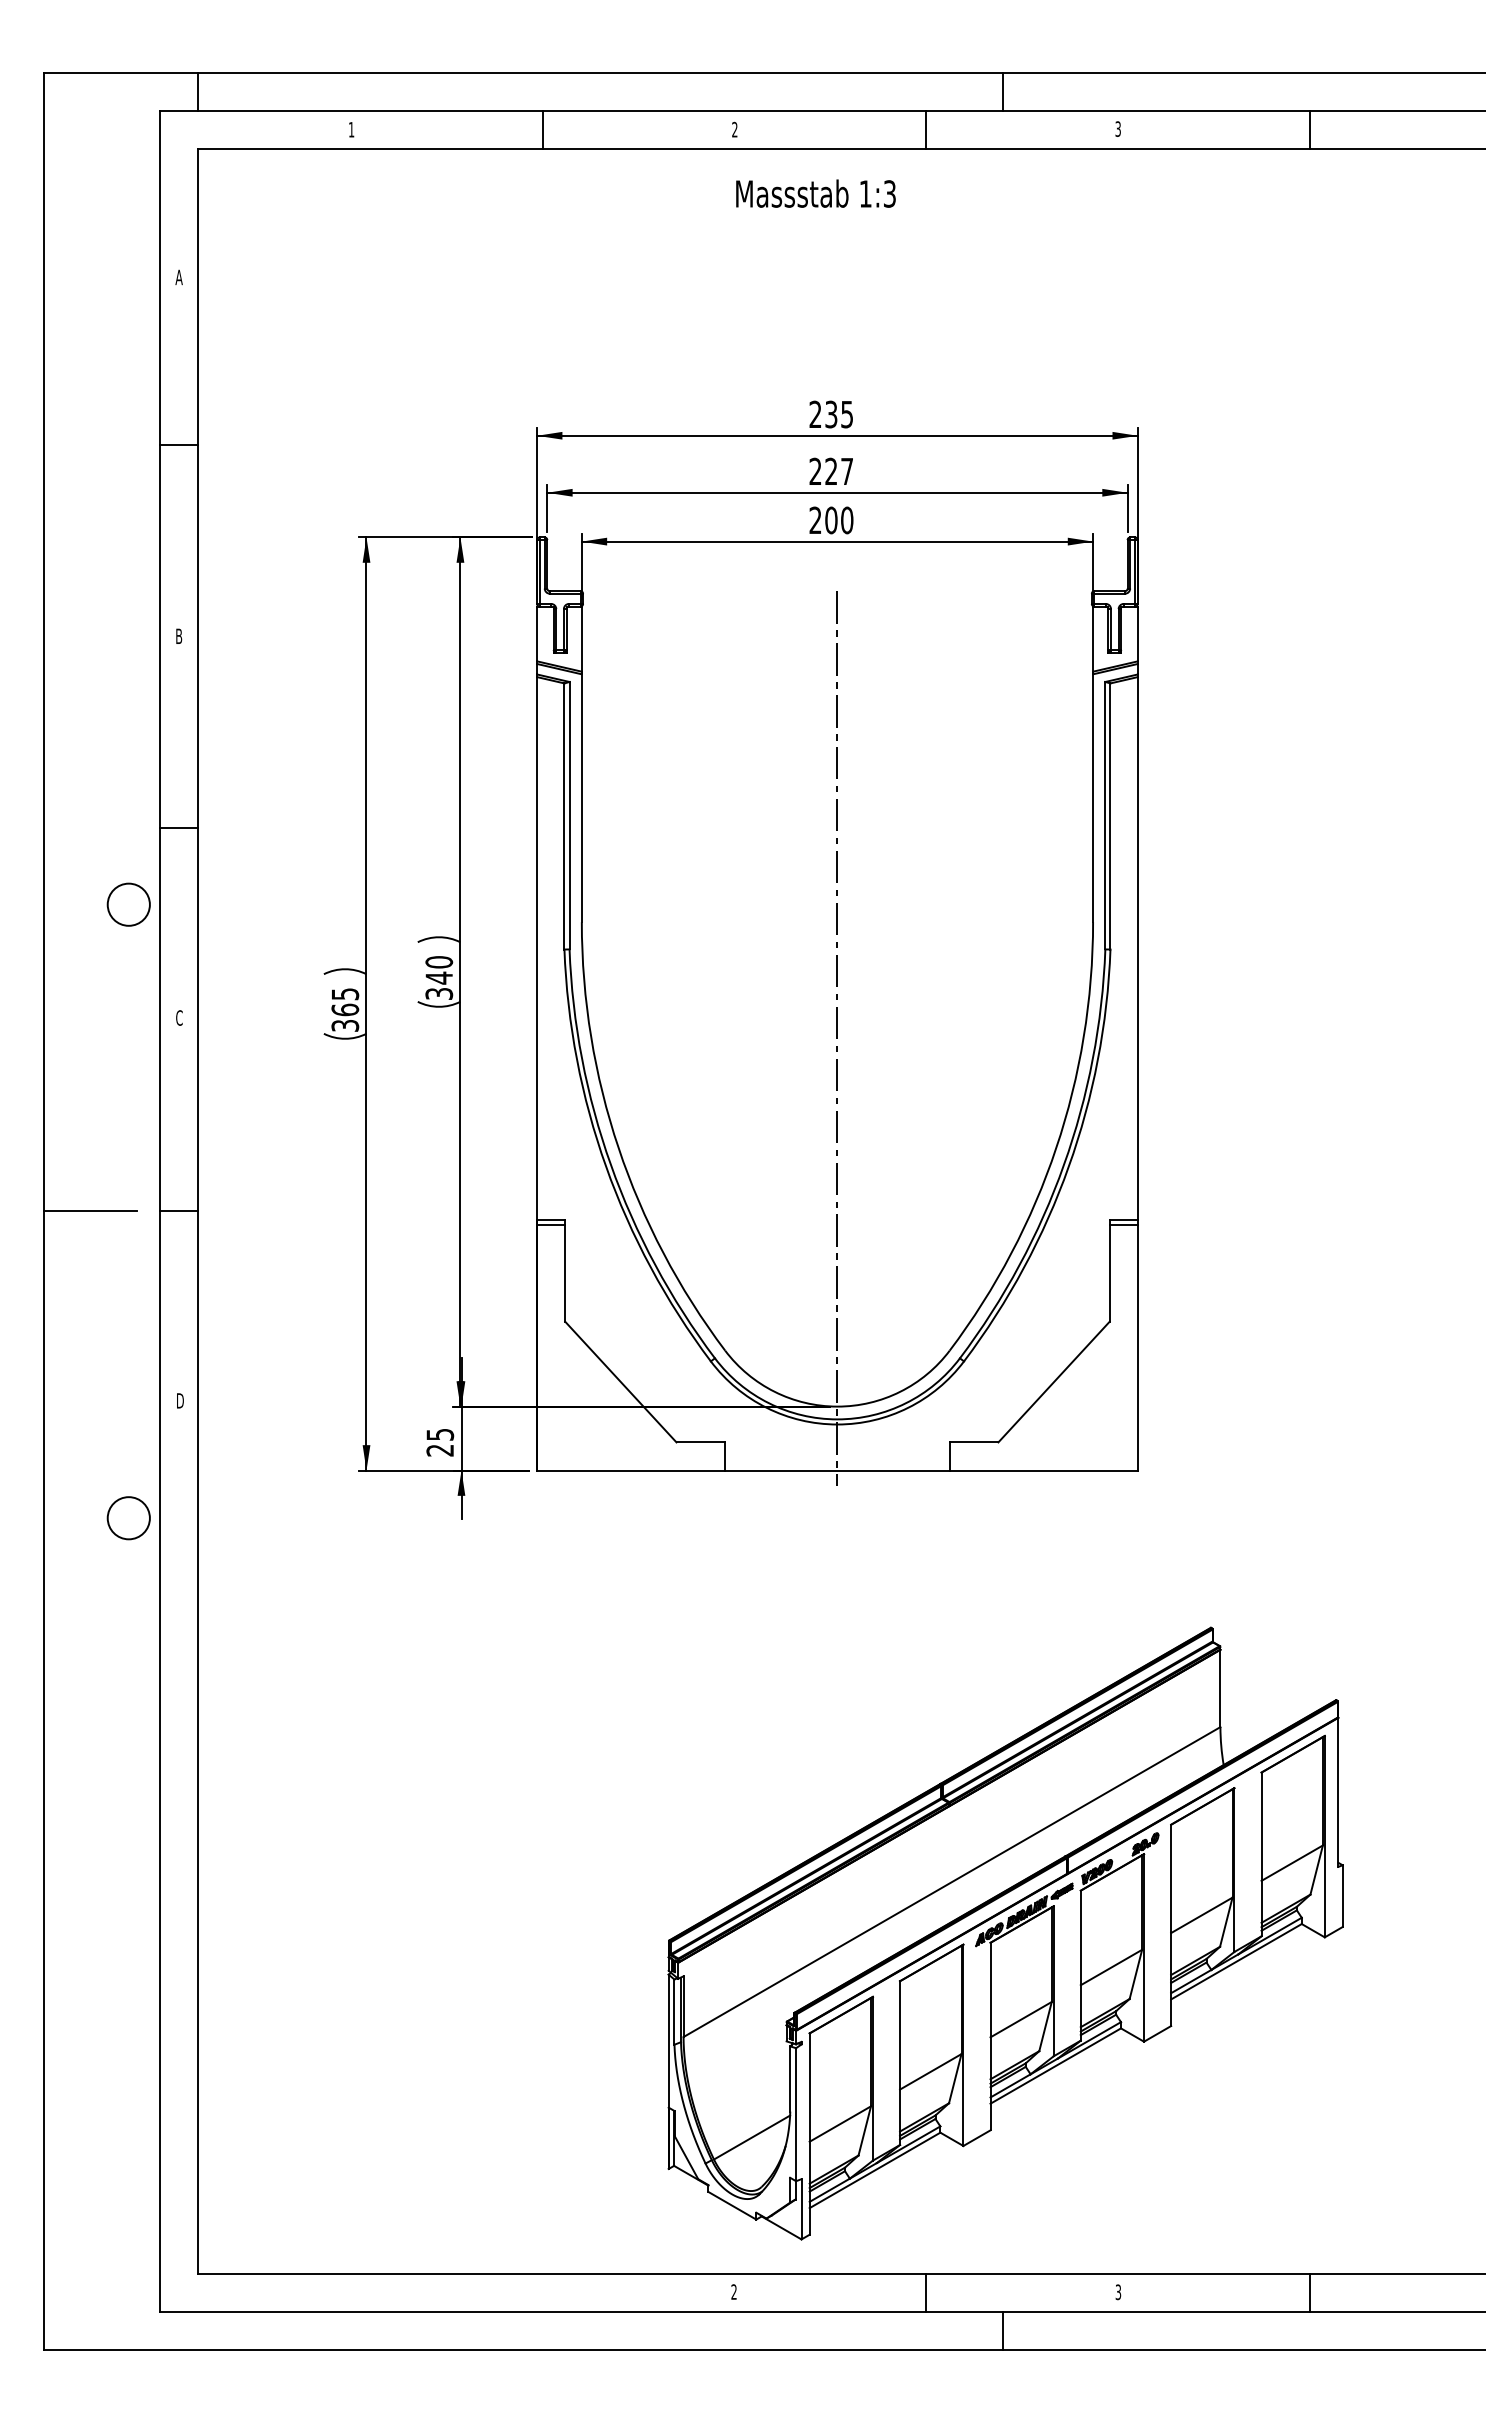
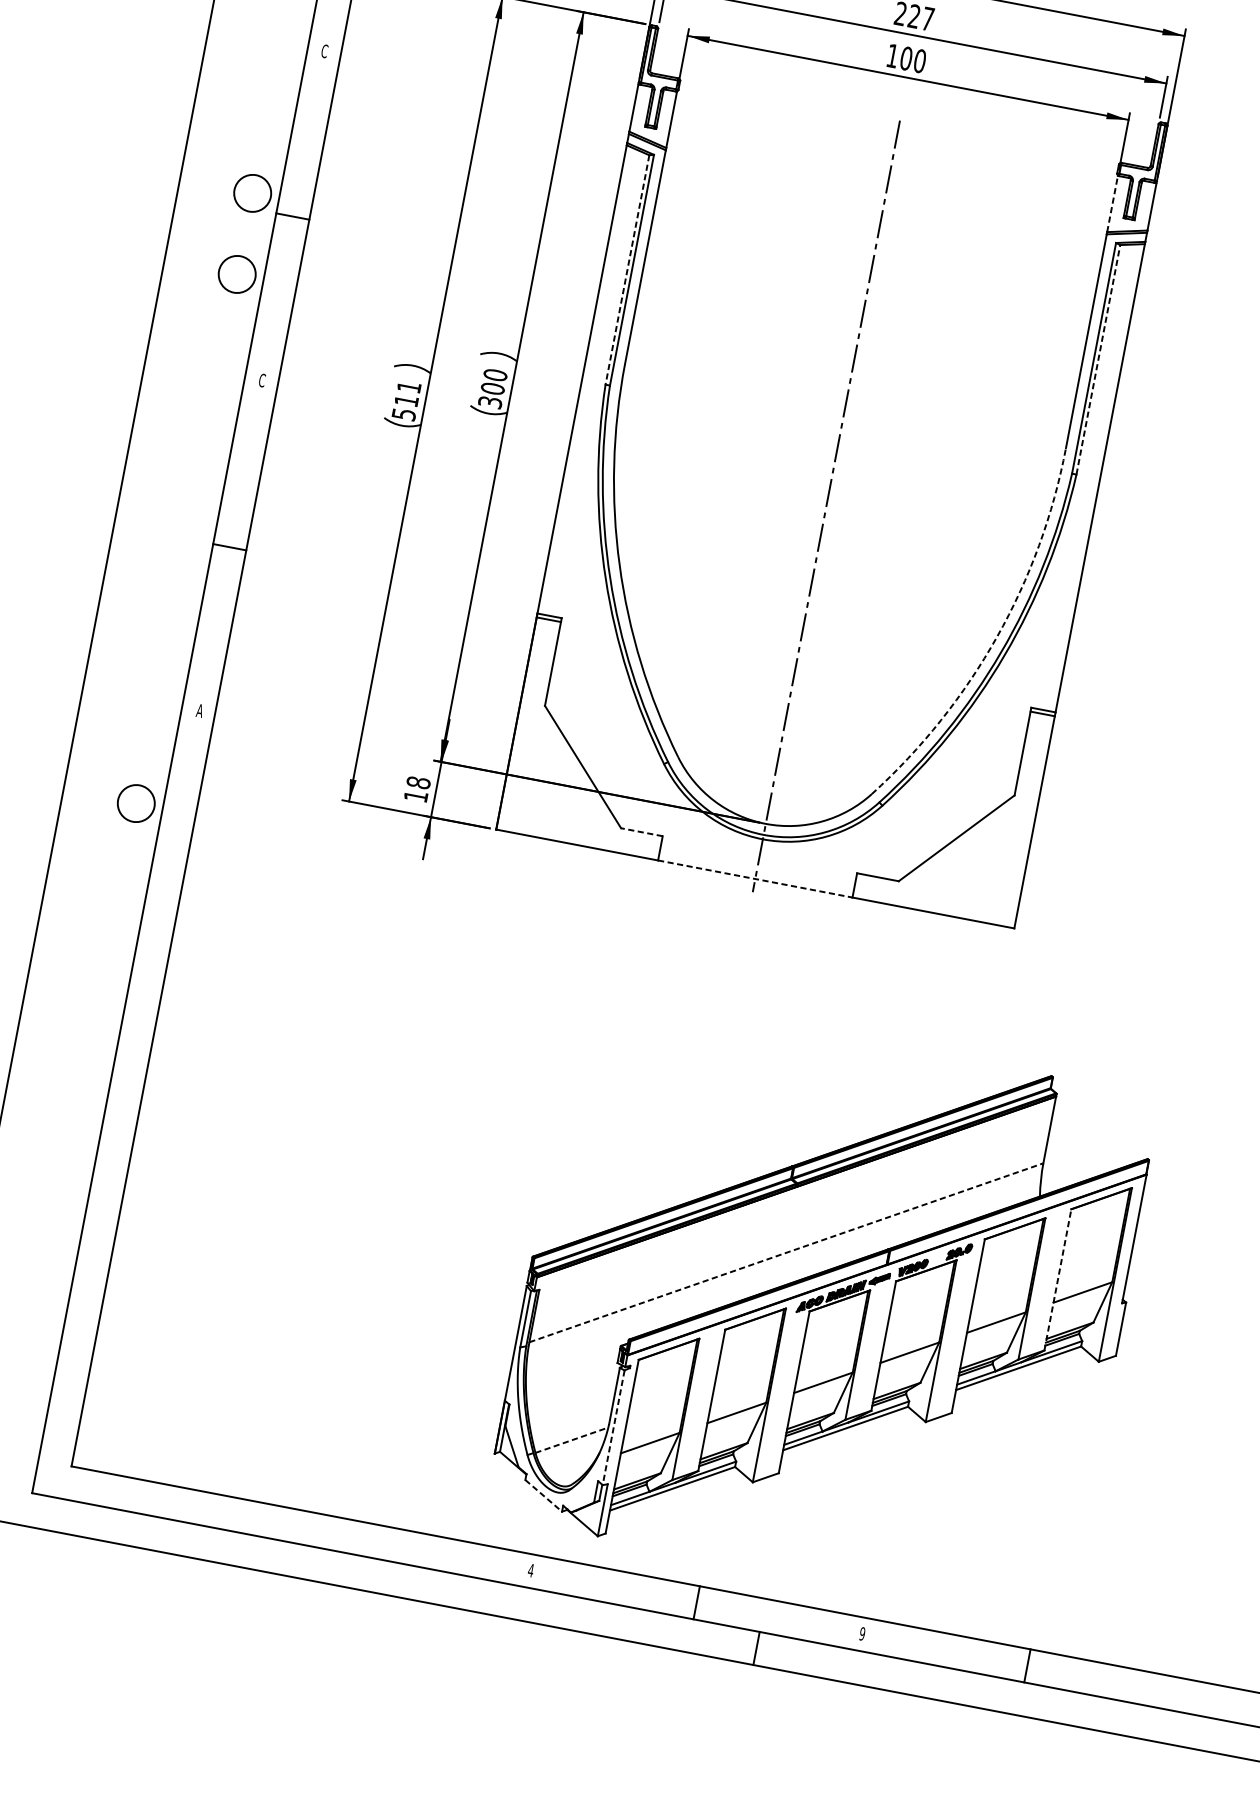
text: (815, 519) -> (892, 55), 200 -> 100
text: (178, 636) -> (324, 51), B -> C
line: (1093, 639) -> (1112, 204), solid -> dashed
circle: (128, 810) -> (252, 193), added
line: (1110, 815) -> (1098, 359), solid -> dashed
line: (564, 816) -> (627, 270), solid -> dashed
text: (439, 977) -> (493, 388), 340 -> 300
text: (345, 1009) -> (406, 400), 365 -> 511
arc: (1056, 1148) -> (997, 637), solid -> dashed
line: (90, 1211) -> (153, 532), removed
text: (179, 1400) -> (199, 710), D -> A
text: (440, 1442) -> (417, 789), 25 -> 18
line: (700, 1442) -> (641, 832), solid -> dashed
line: (837, 1470) -> (755, 878), solid -> dashed
line: (1261, 1854) -> (1057, 1279), solid -> dashed
line: (952, 1882) -> (786, 1253), solid -> dashed
line: (796, 2115) -> (613, 1428), solid -> dashed
line: (752, 2137) -> (572, 1440), solid -> dashed
line: (732, 2205) -> (543, 1495), solid -> dashed
text: (734, 2291) -> (531, 1570), 2 -> 4
text: (1118, 2291) -> (862, 1633), 3 -> 9

